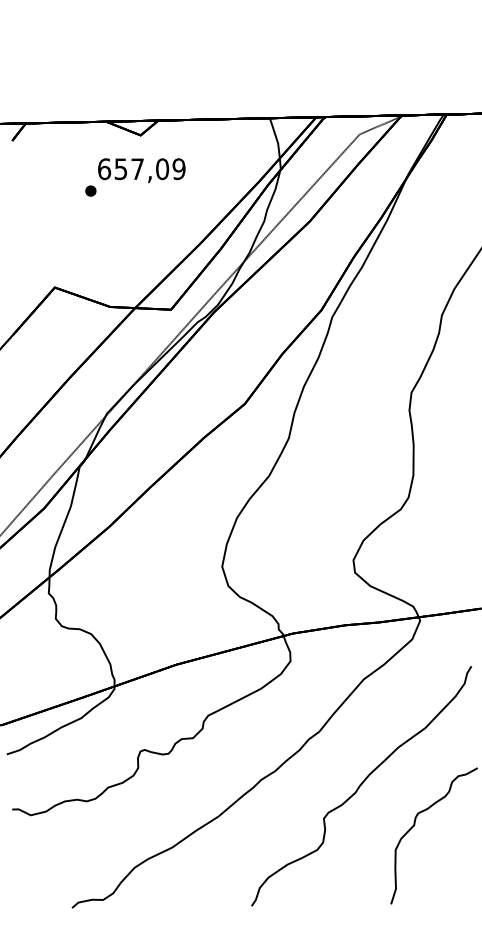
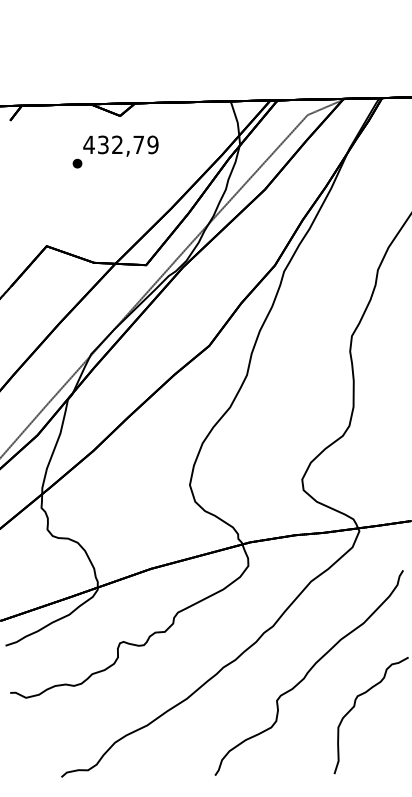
text: (133, 169) -> (114, 145), 657,09 -> 432,79

